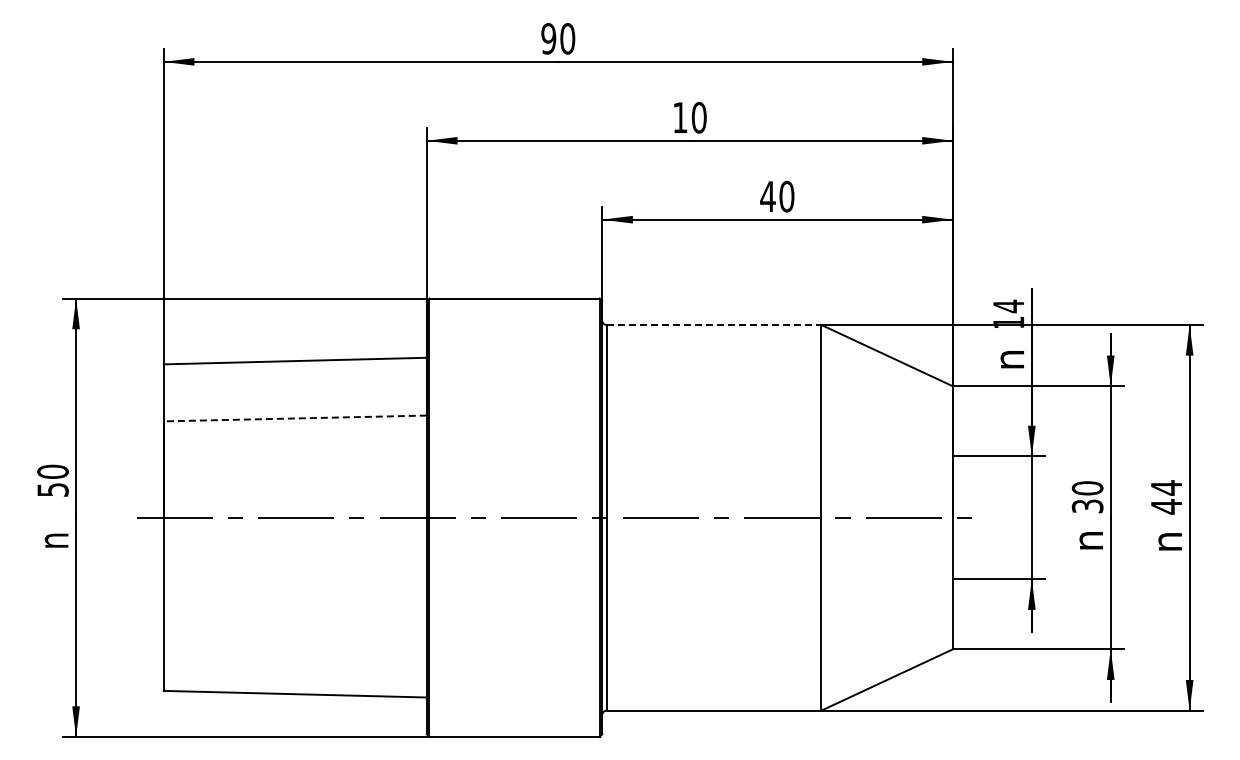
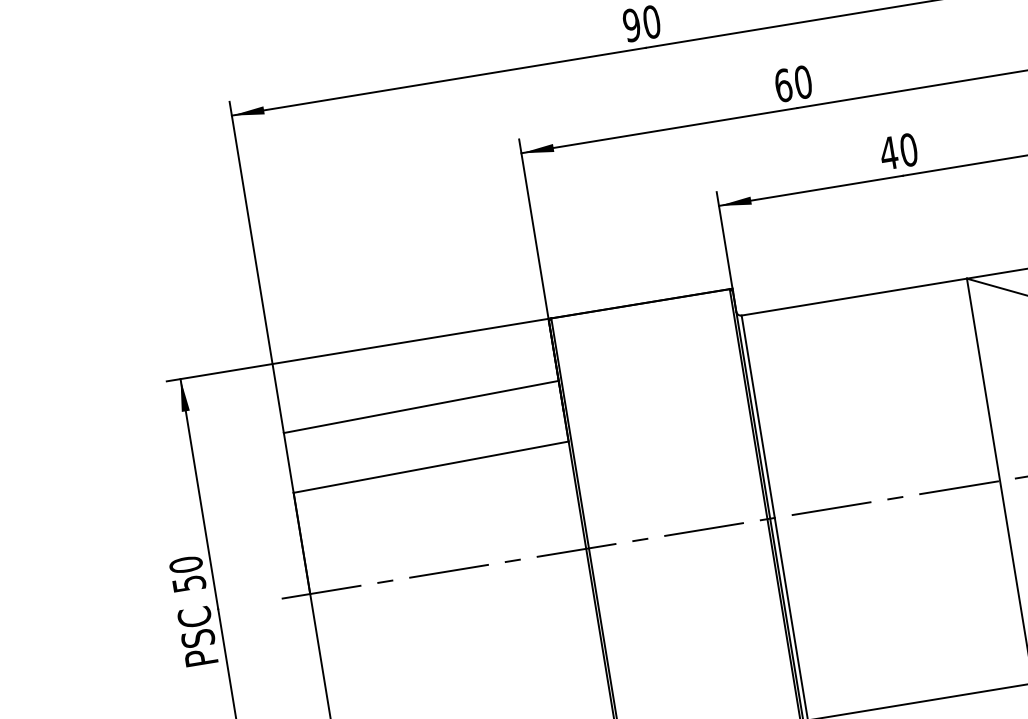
text: (680, 117) -> (783, 85), 10 -> 60
line: (714, 324) -> (854, 296), dashed -> solid
line: (295, 418) -> (431, 467), dashed -> solid
text: (52, 540) -> (197, 636), n -> PSC

